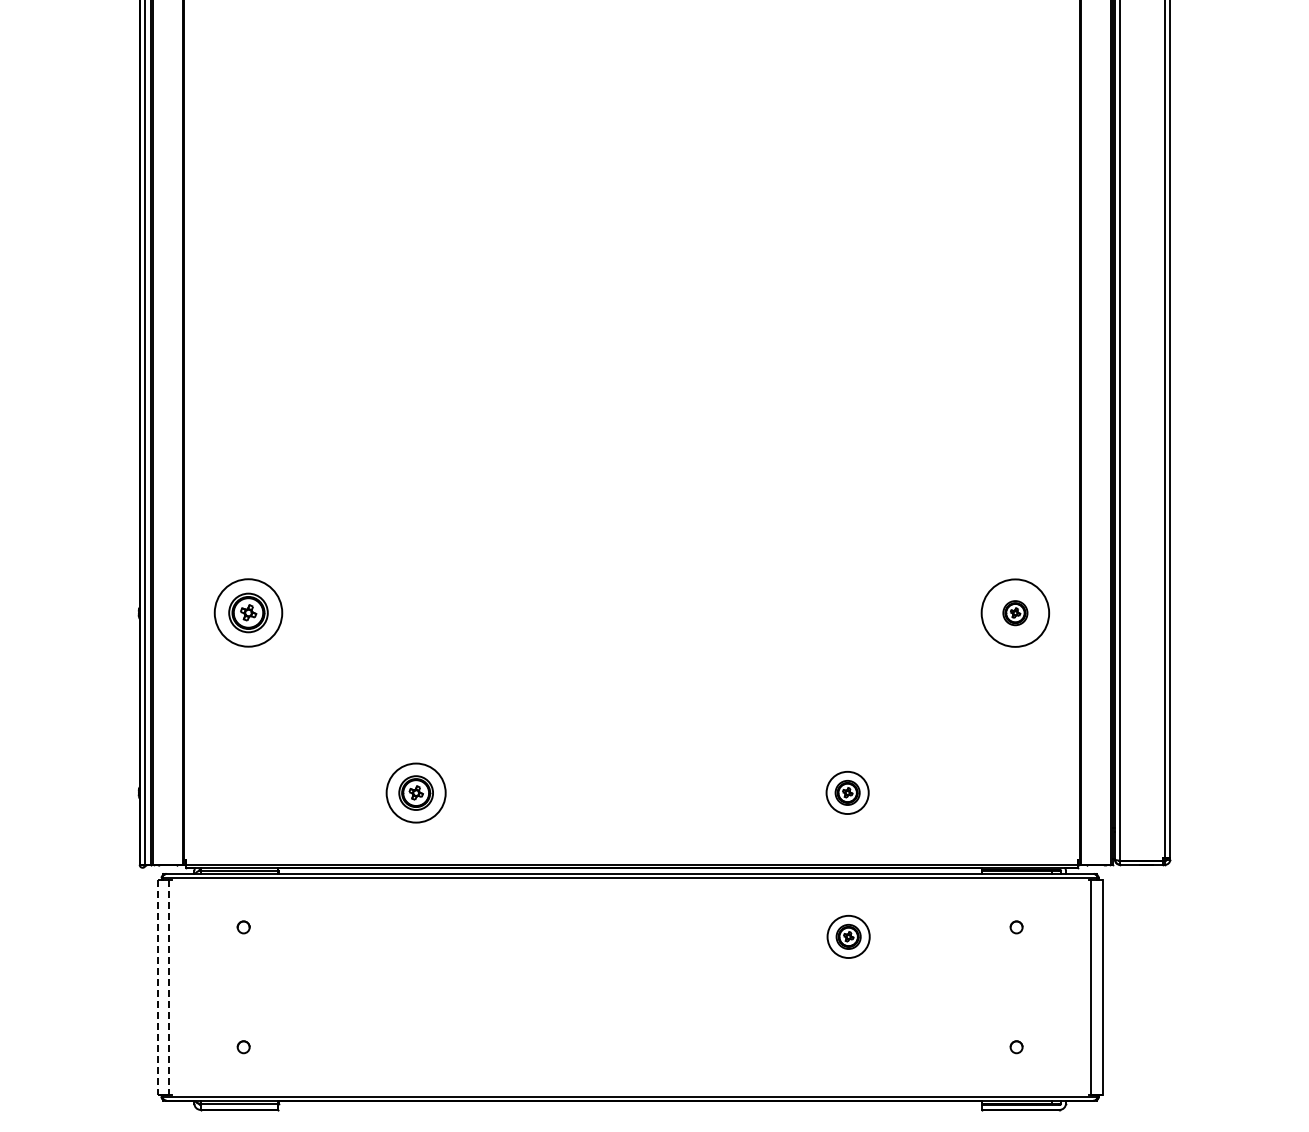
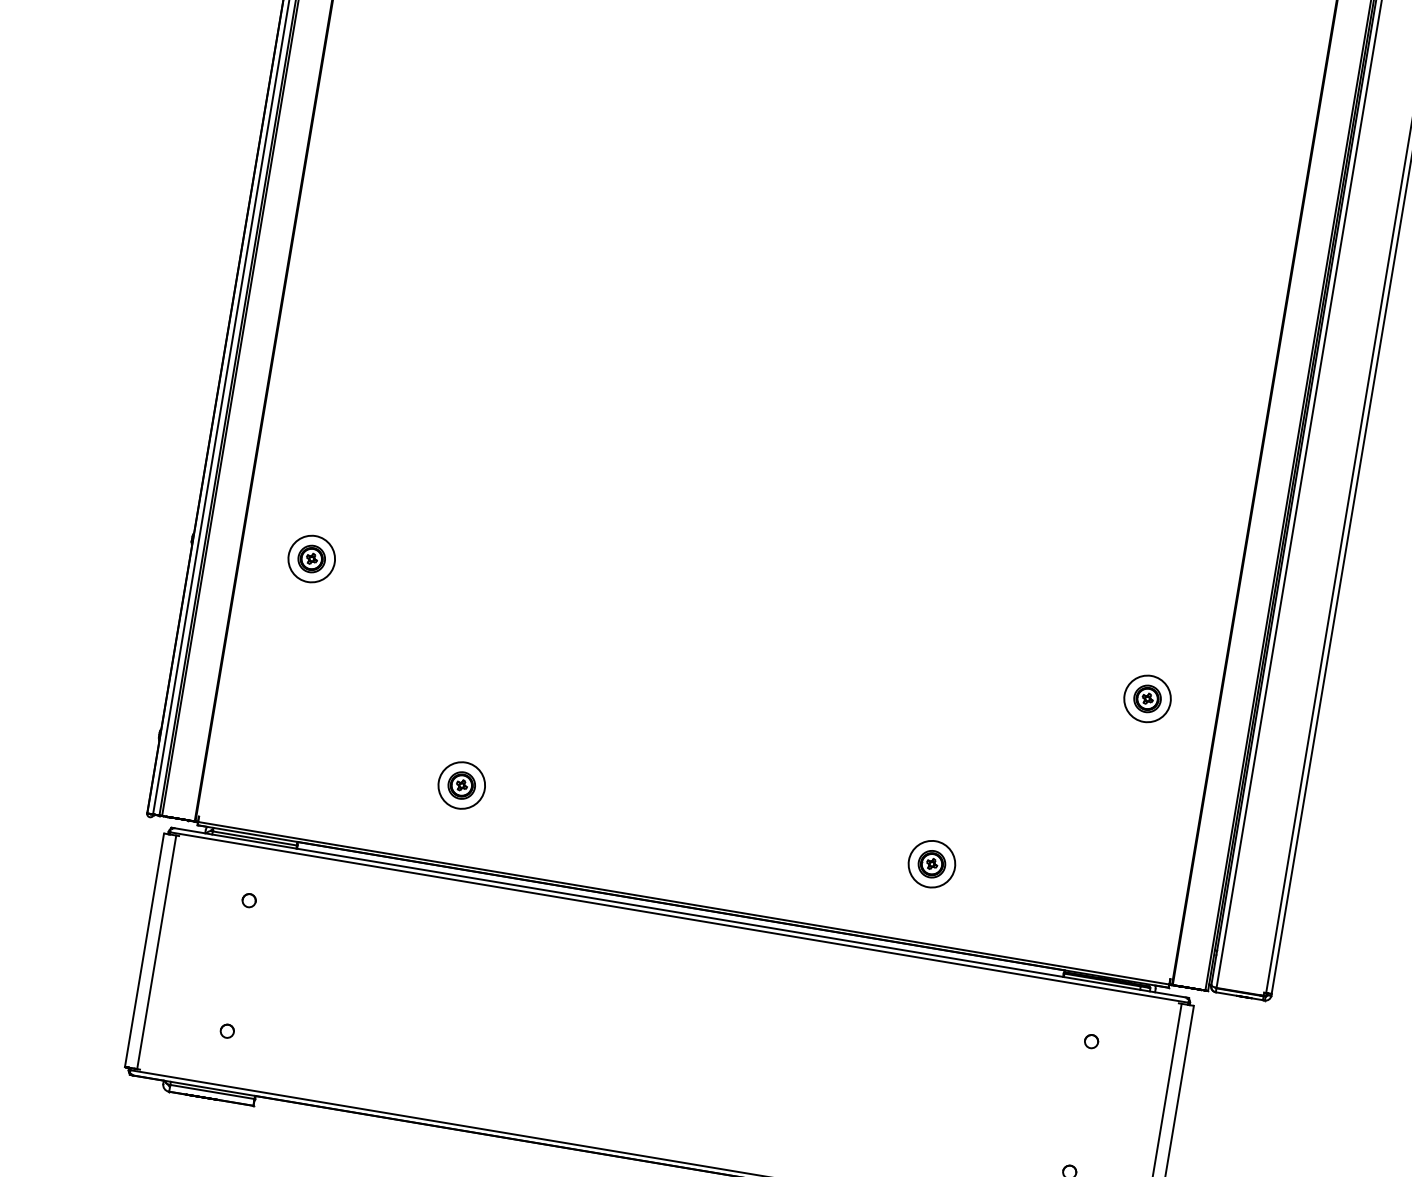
part: (248, 613) -> (311, 559), size x0.62
circle: (1015, 613) -> (1147, 699), size x0.62
part: (416, 792) -> (462, 785), size x0.71
part: (848, 936) -> (906, 1020), removed
line: (157, 987) -> (144, 950), dashed -> solid
line: (168, 987) -> (156, 952), dashed -> solid

